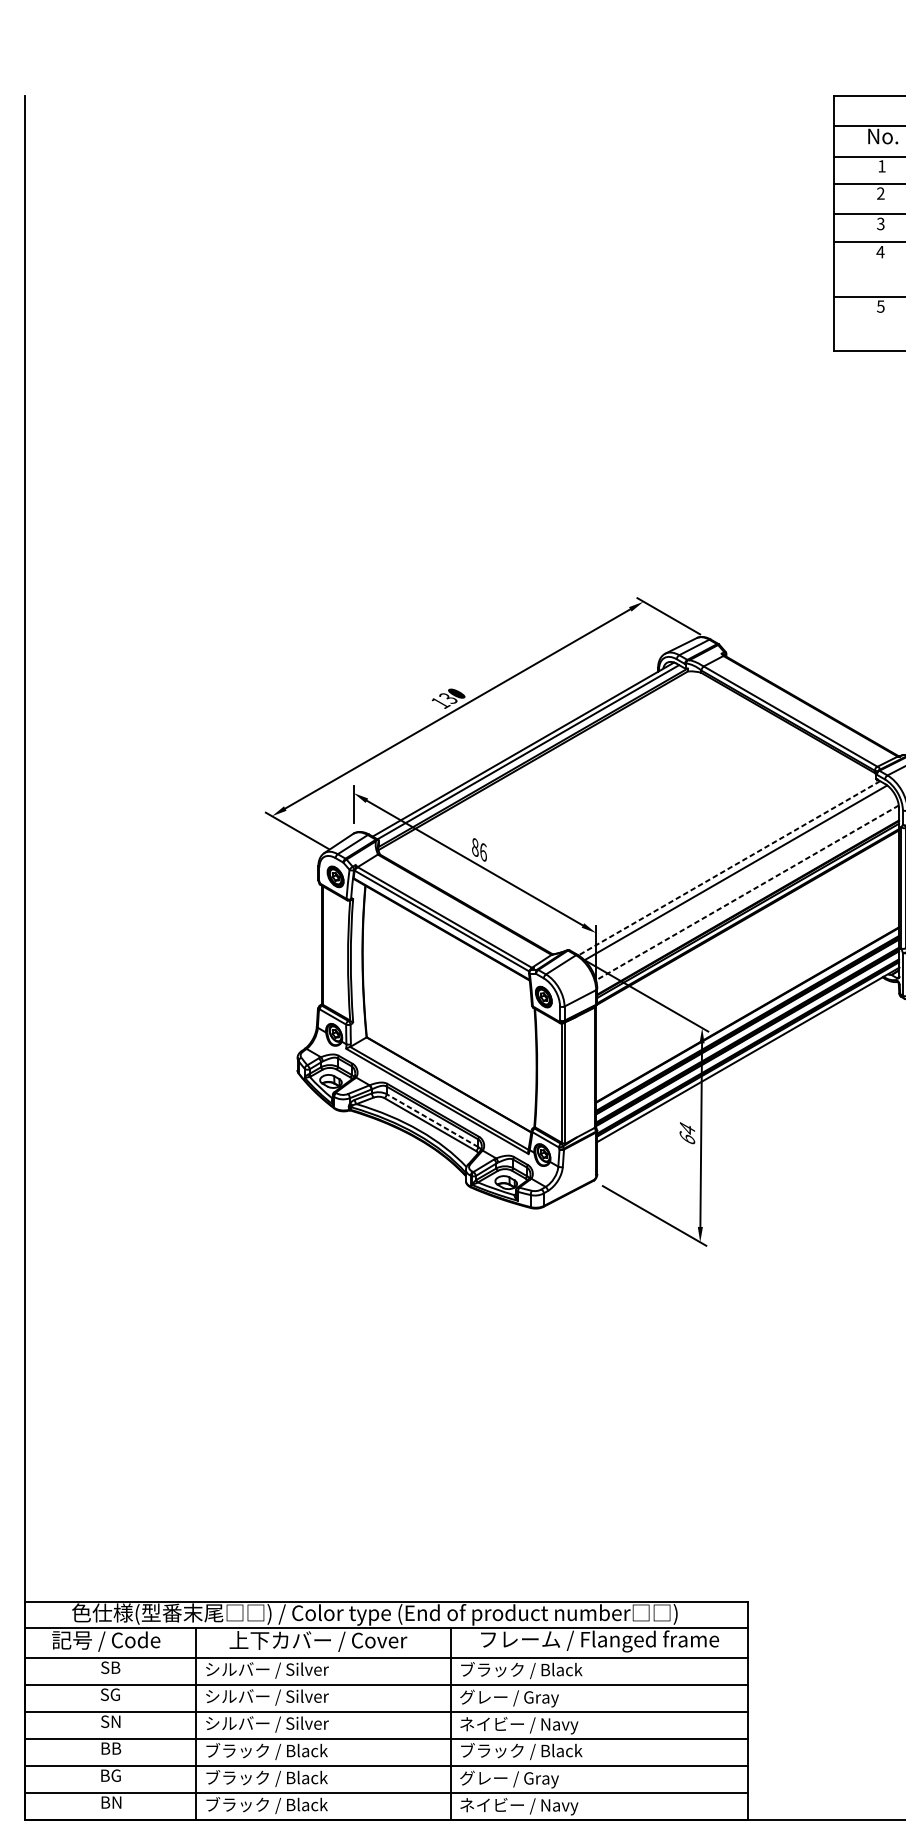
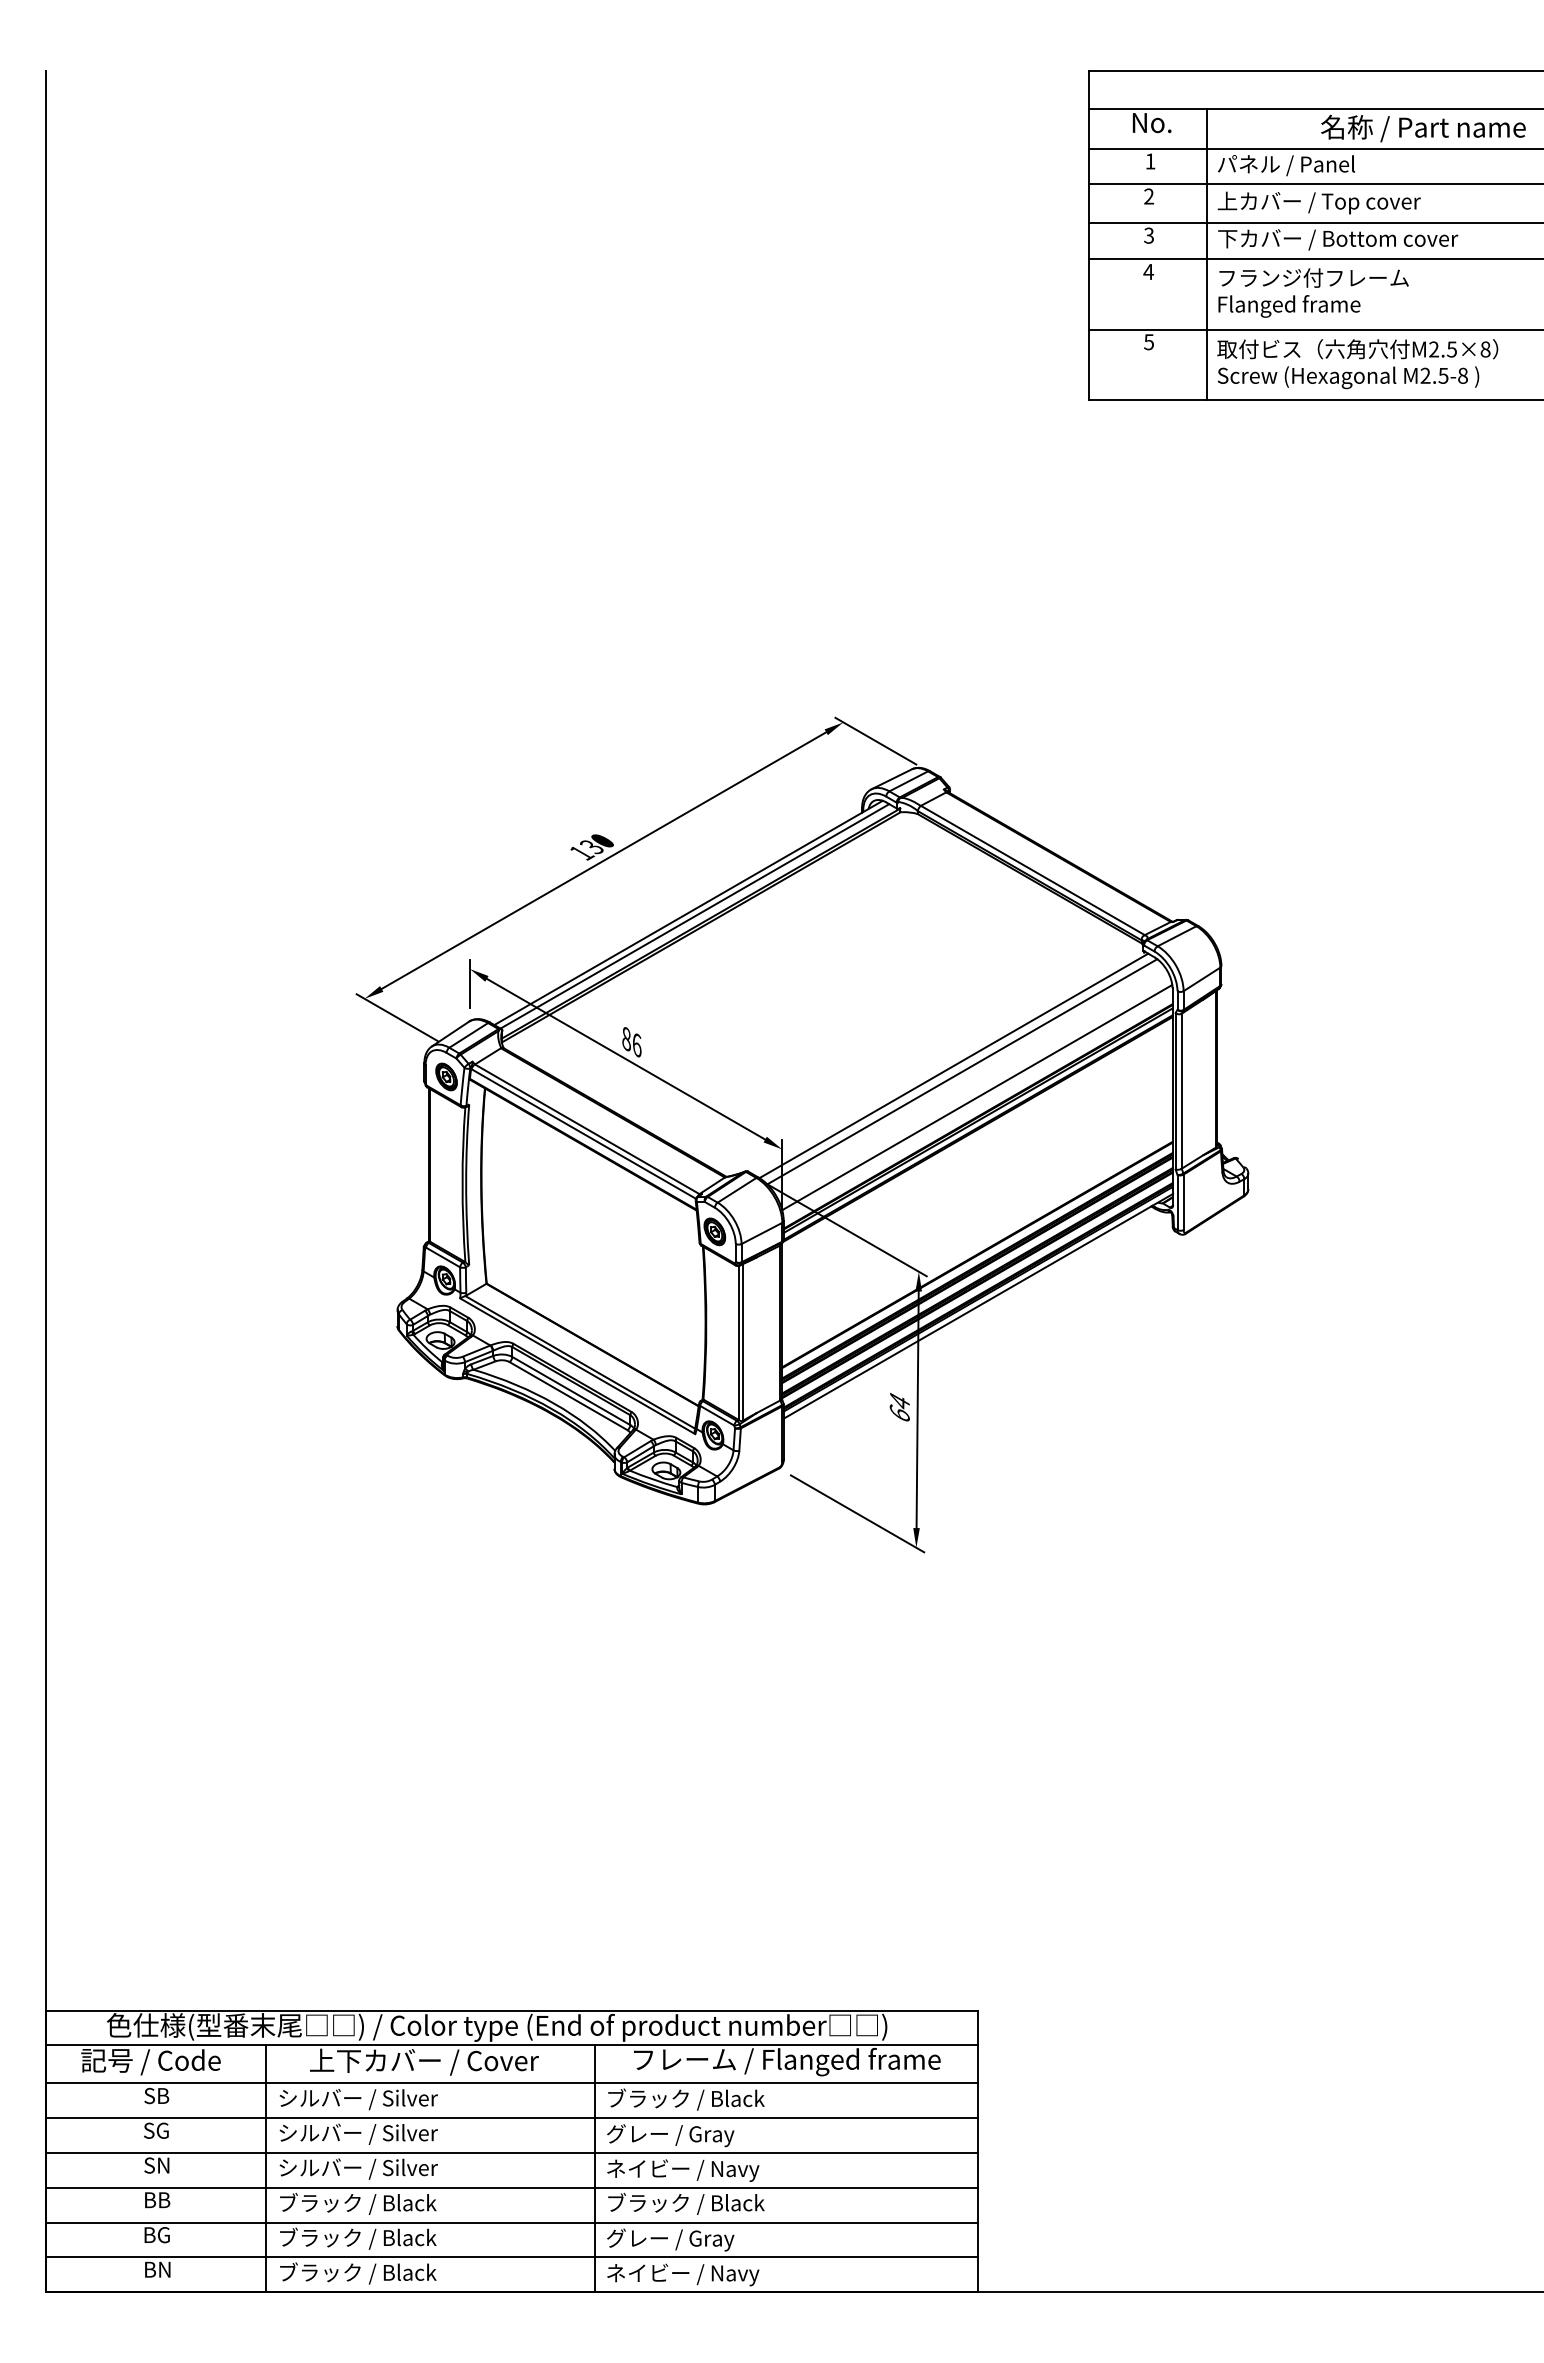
line: (729, 868) -> (953, 1066), dashed -> solid
line: (746, 892) -> (976, 1097), dashed -> solid
line: (431, 1120) -> (570, 1390), dashed -> solid

